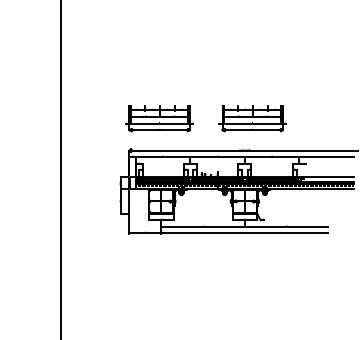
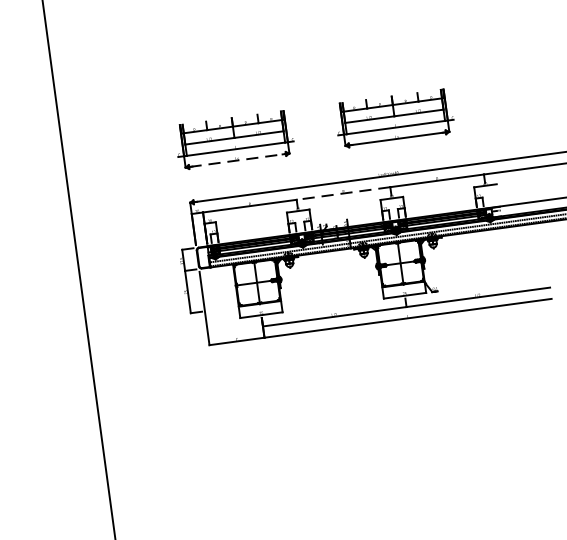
line: (159, 130) -> (237, 161), solid -> dashed
line: (217, 157) -> (343, 194), solid -> dashed

